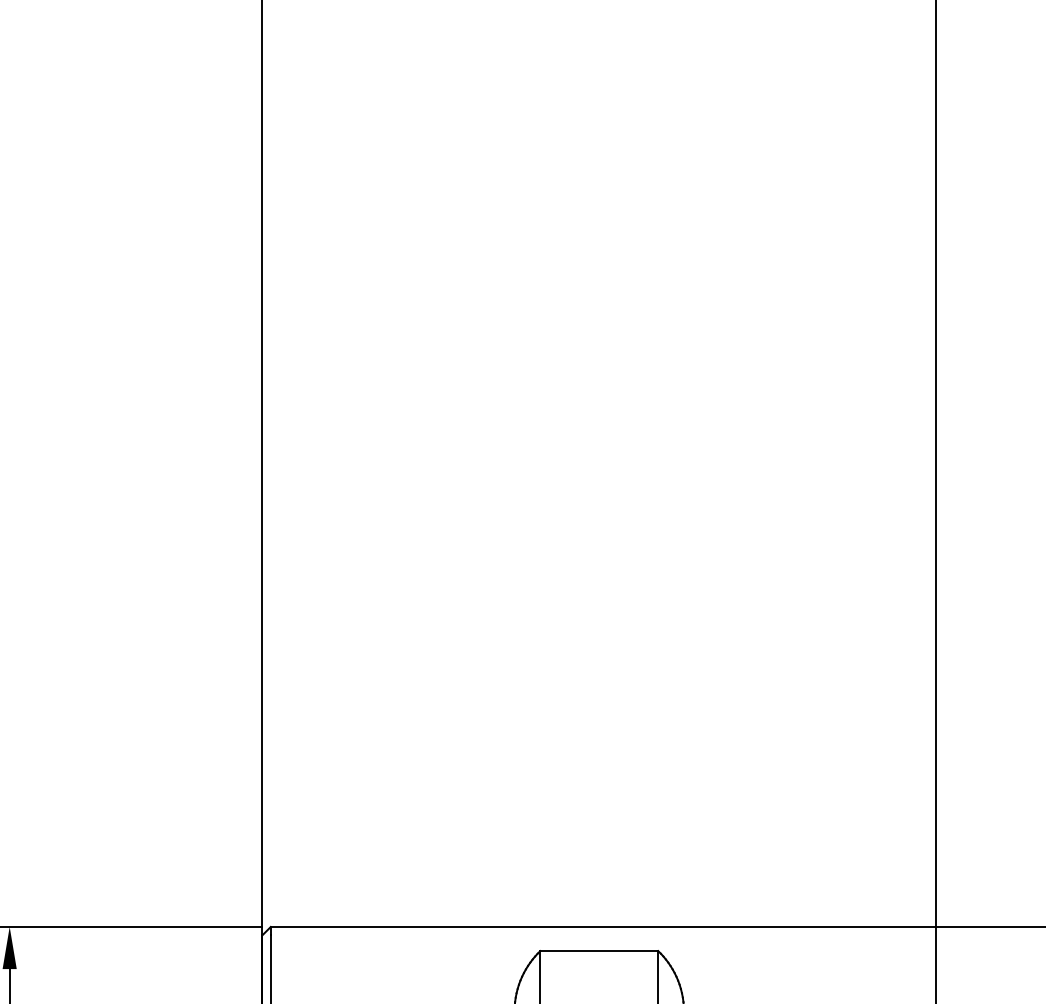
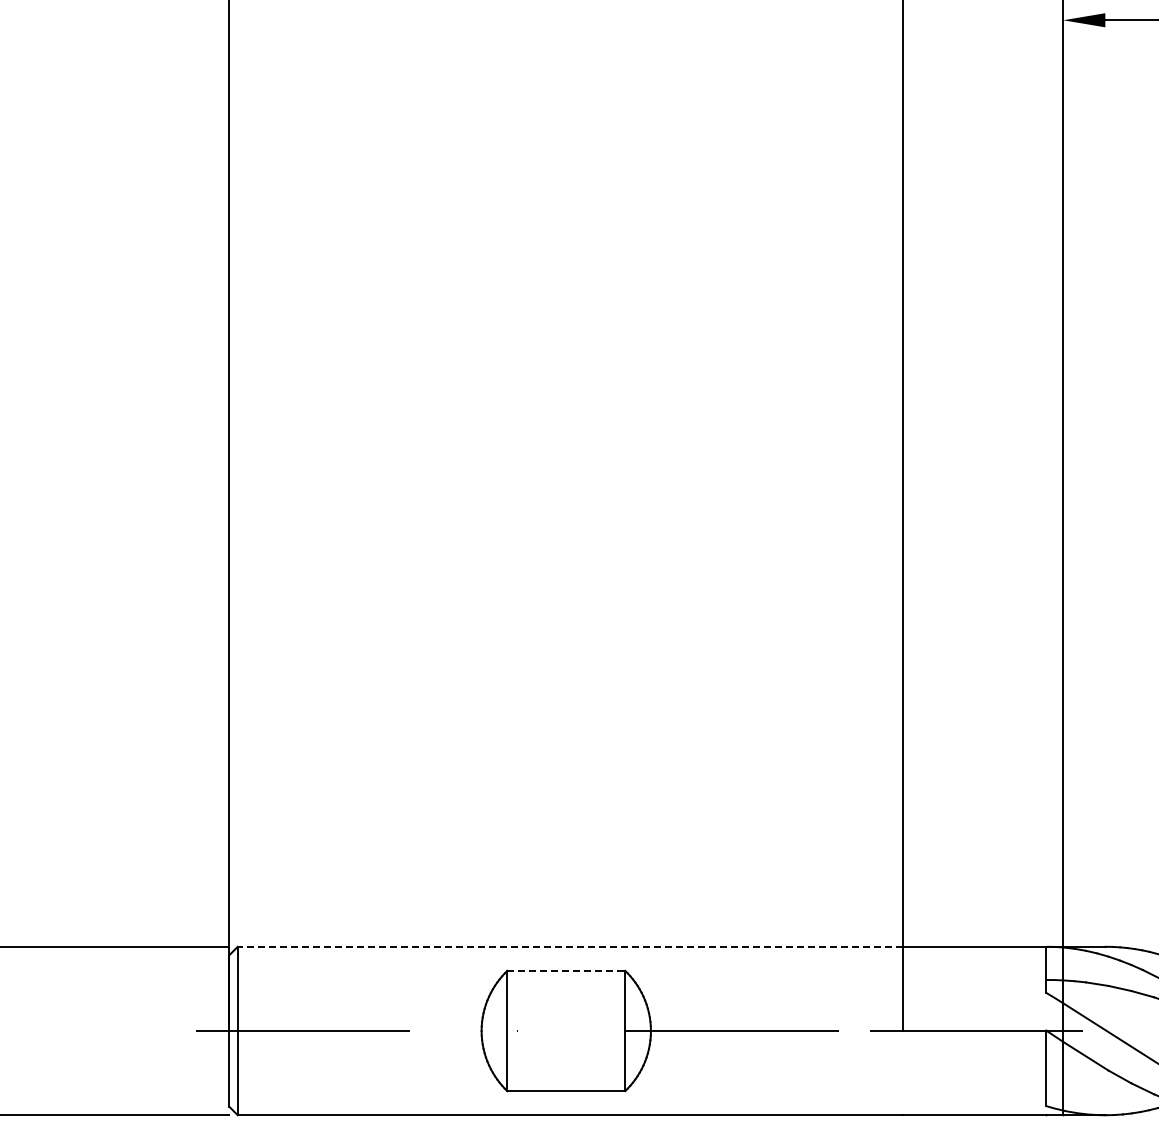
line: (603, 926) -> (570, 946), solid -> dashed
line: (599, 950) -> (566, 970), solid -> dashed

